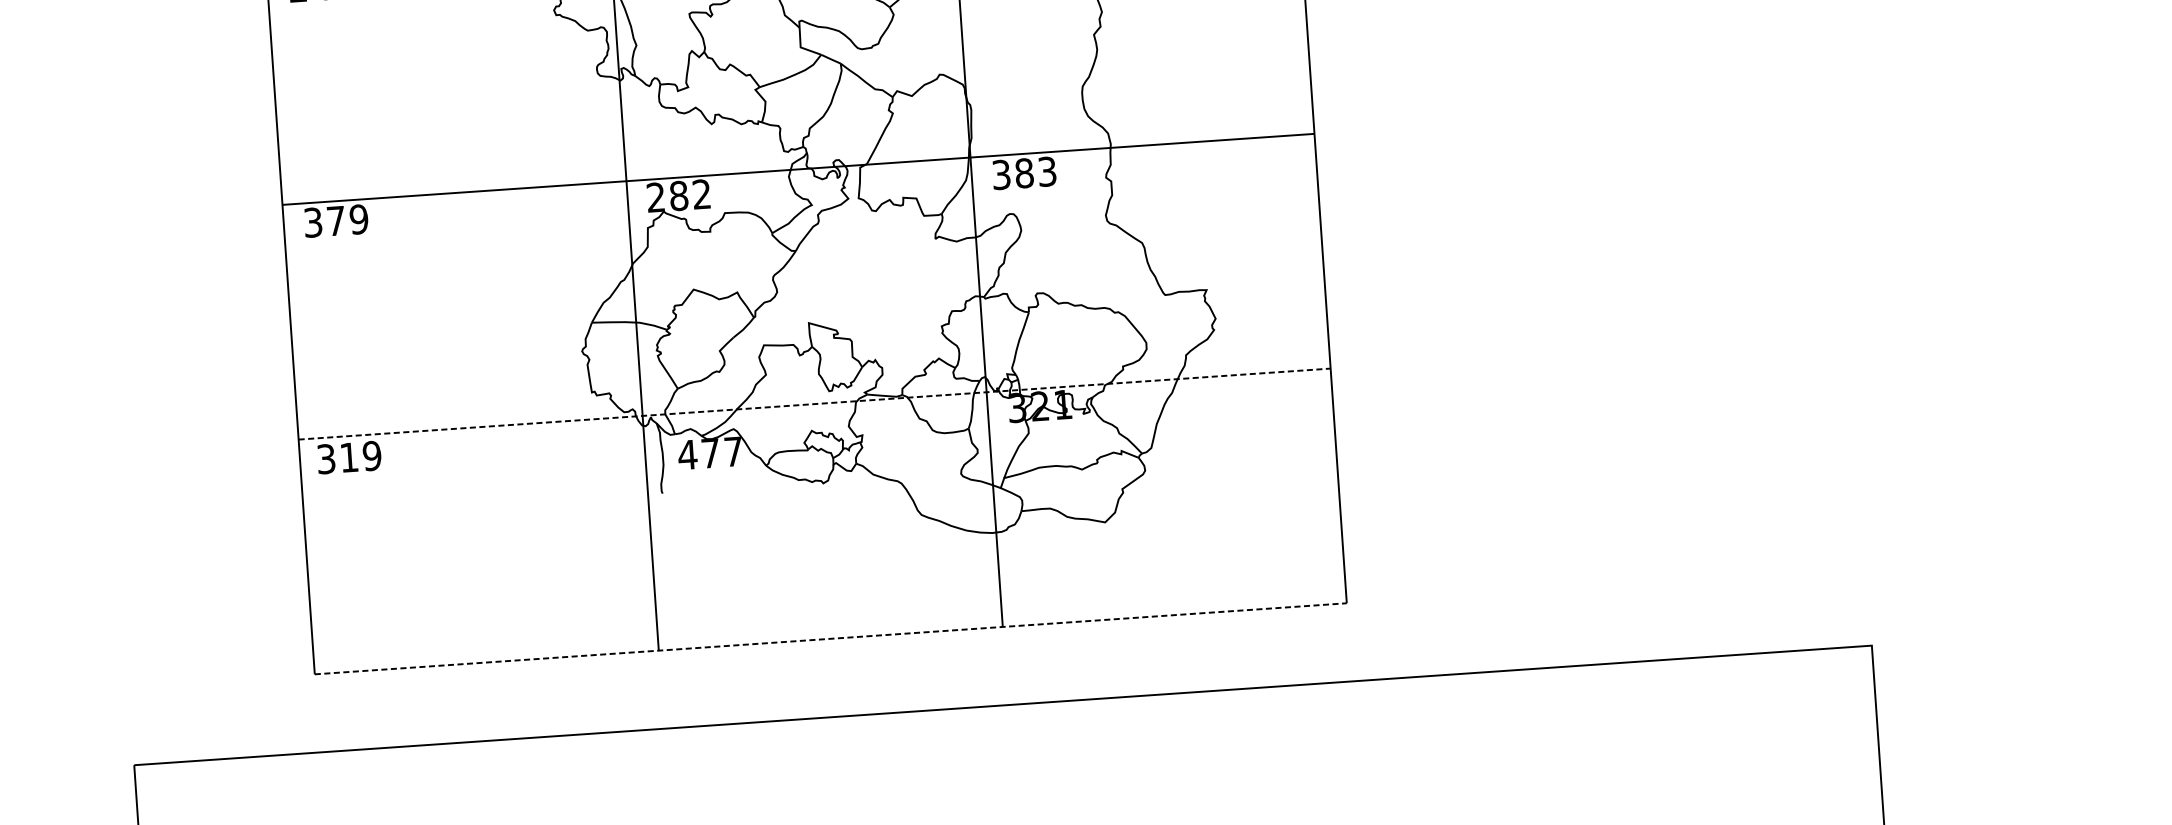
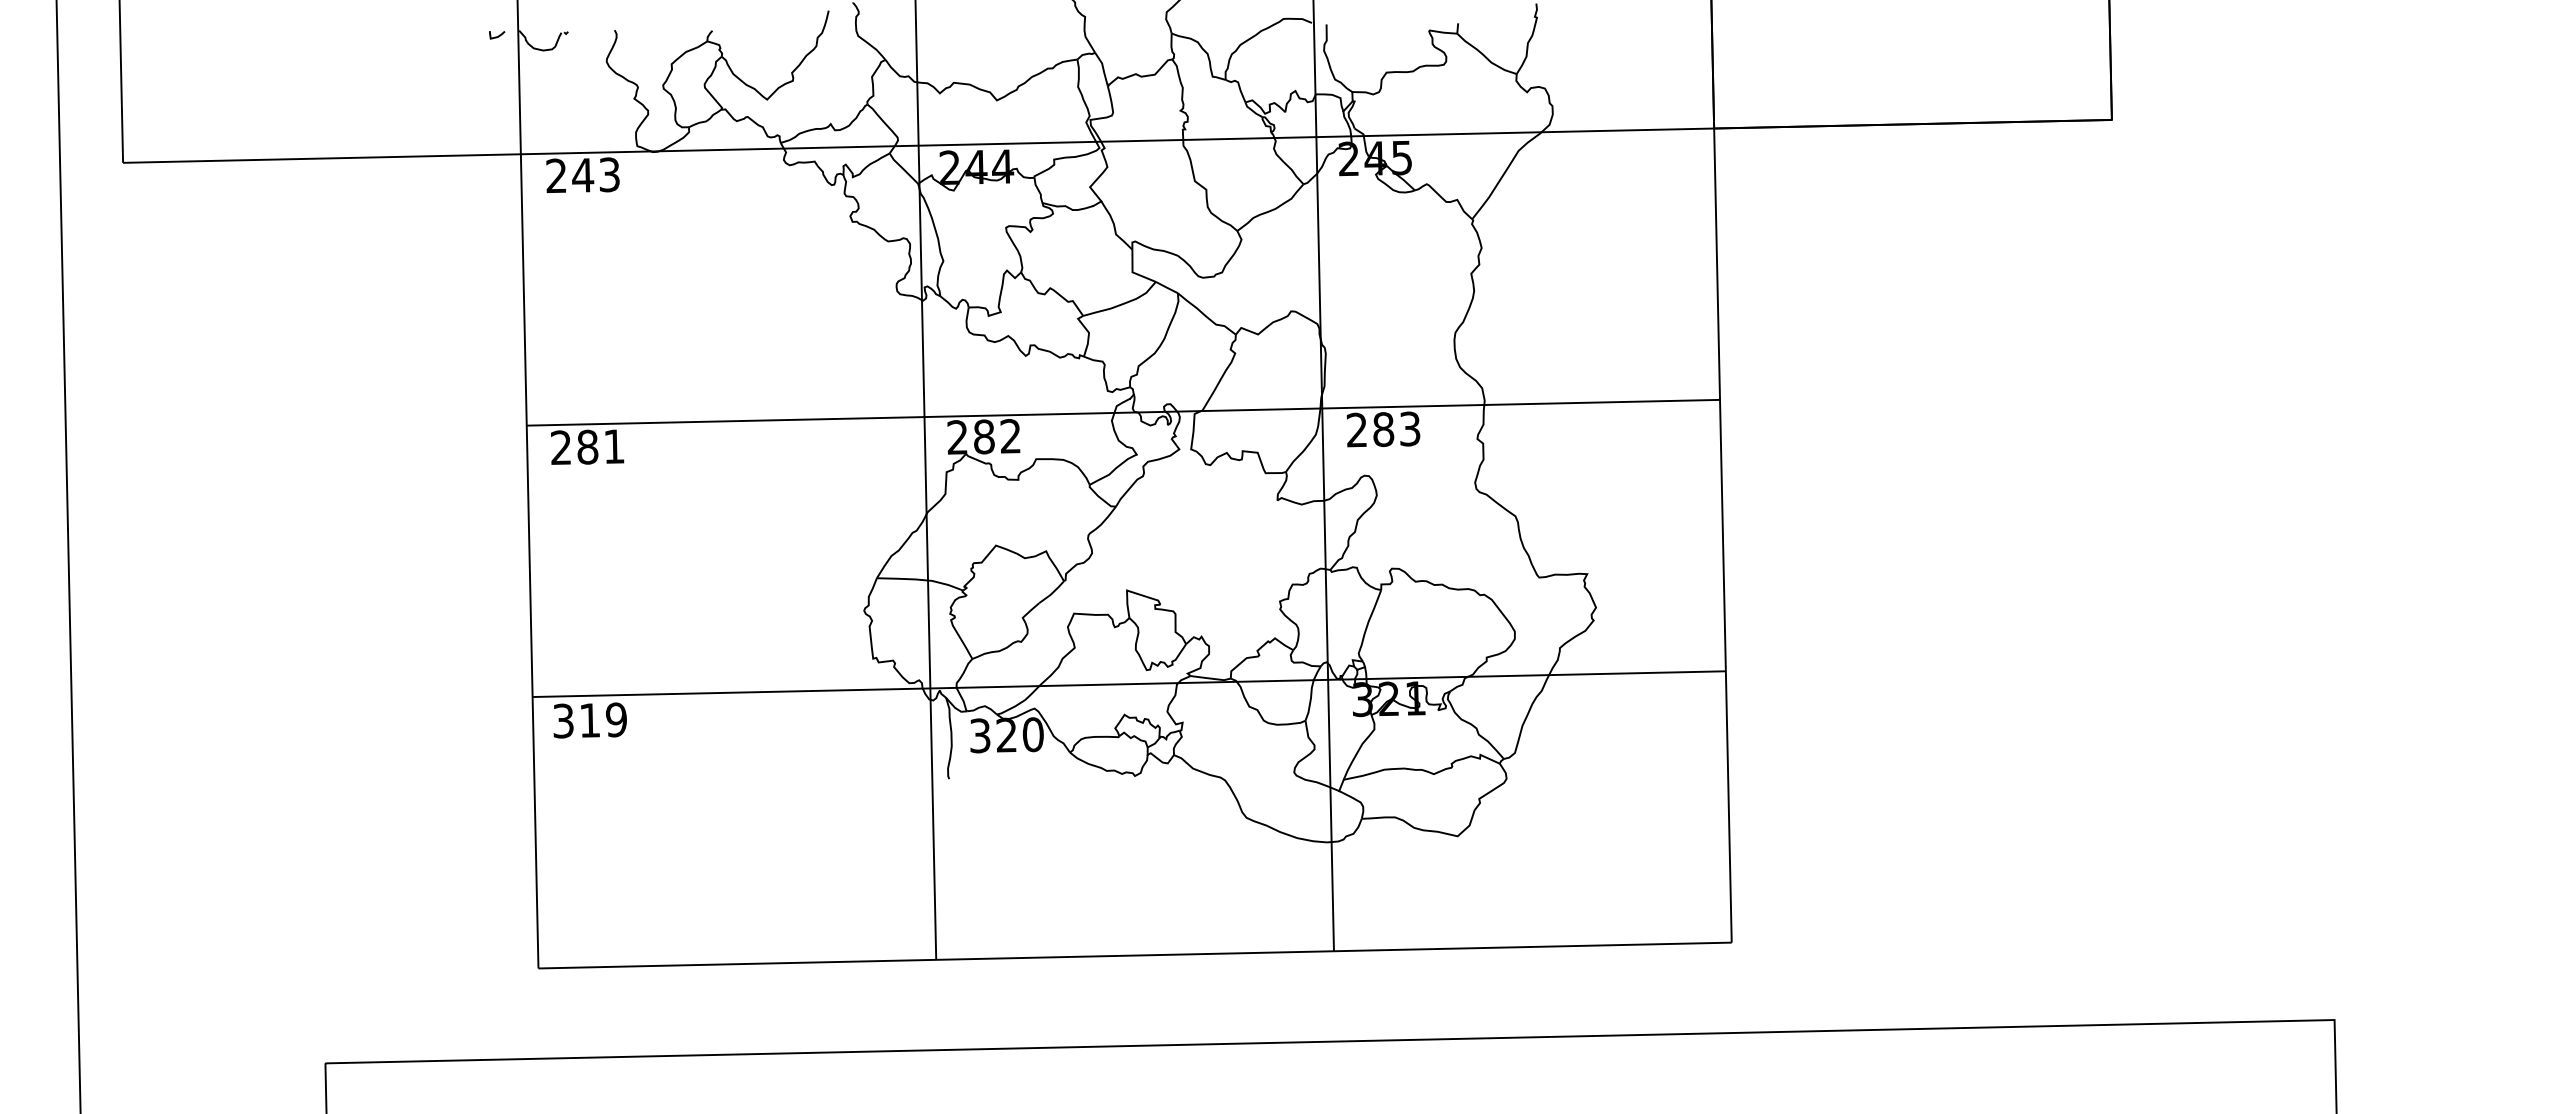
text: (1001, 175) -> (1356, 430), 383 -> 283
text: (335, 221) -> (587, 447), 379 -> 281
line: (814, 404) -> (1129, 684), dashed -> solid
text: (710, 453) -> (1006, 735), 477 -> 320
line: (831, 638) -> (1135, 955), dashed -> solid

